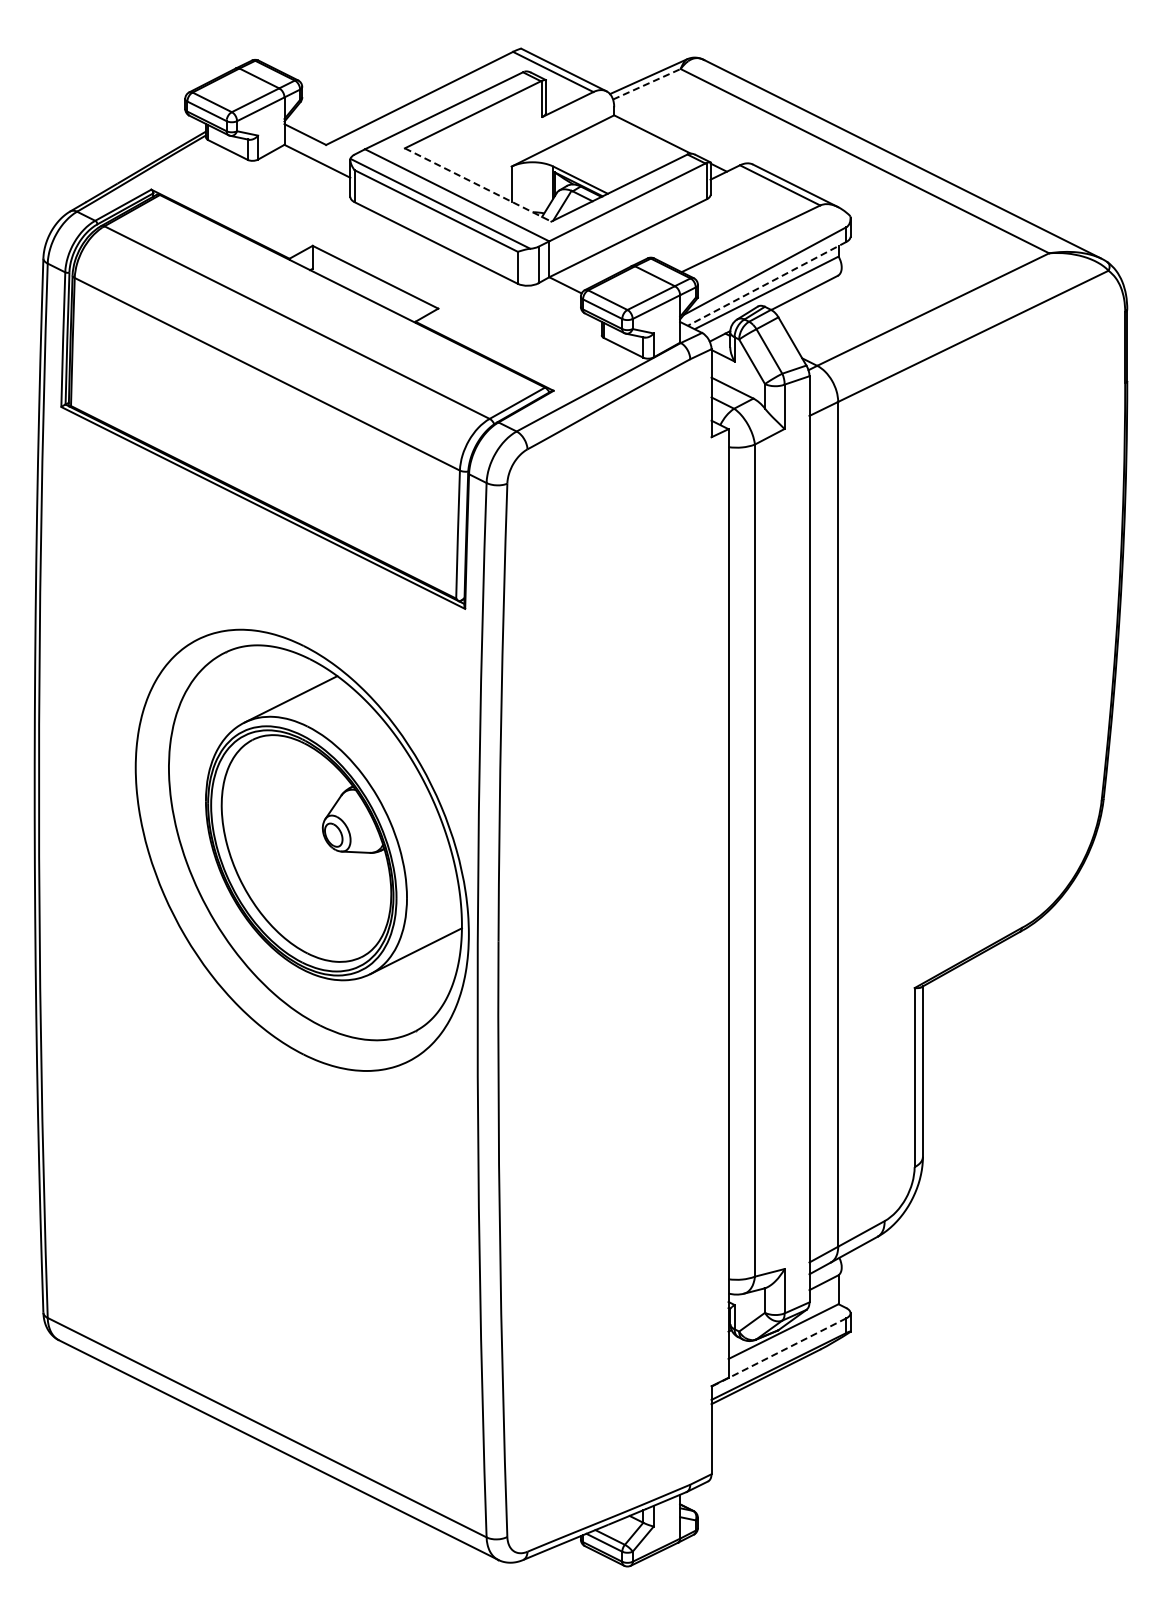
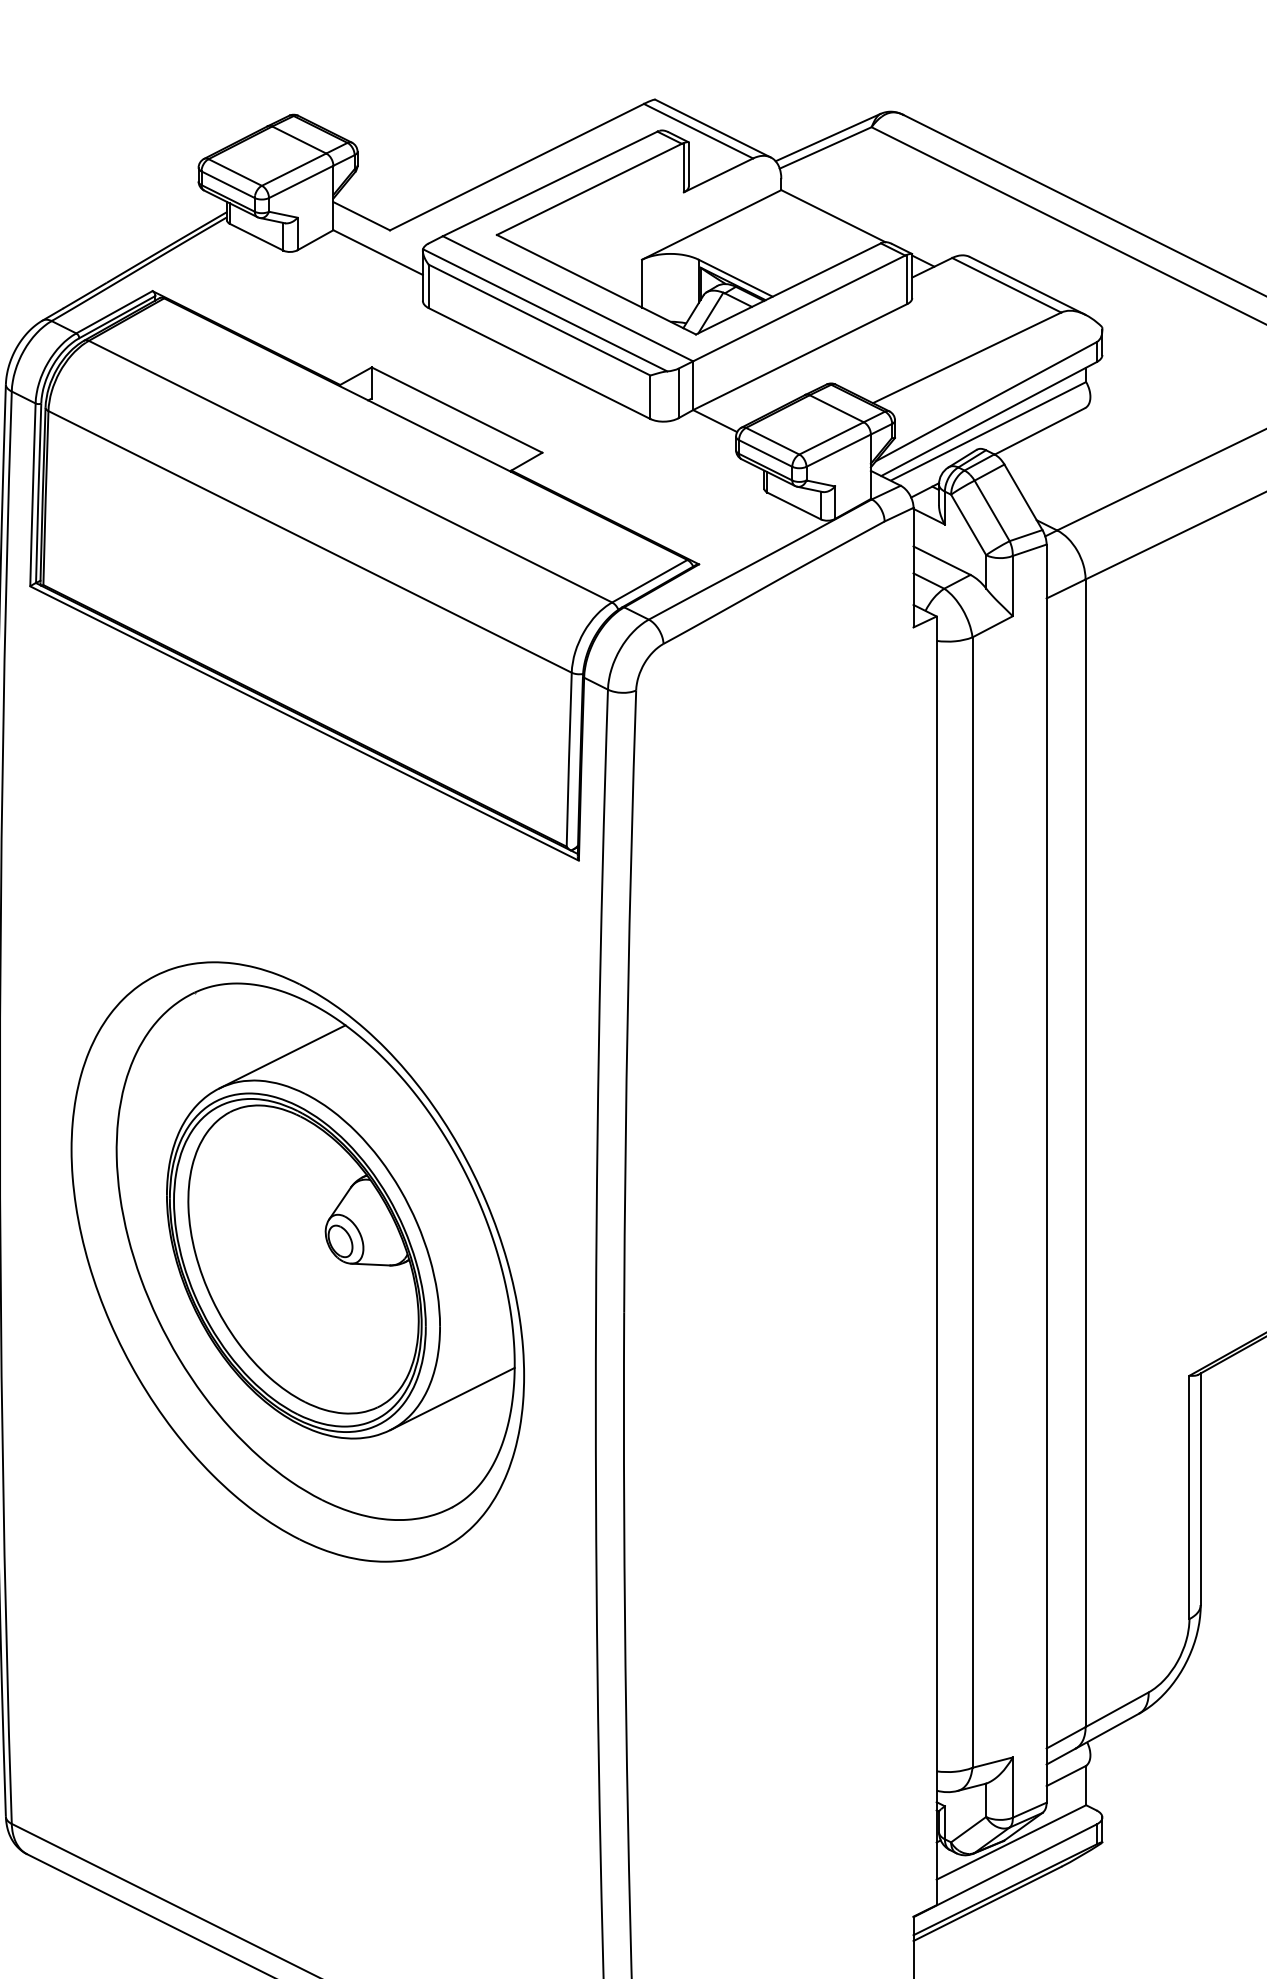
line: (647, 84) -> (826, 148), dashed -> solid
line: (478, 184) -> (596, 284), dashed -> solid
line: (767, 283) -> (989, 418), dashed -> solid
part: (301, 849) -> (296, 1260), moved
line: (778, 1352) -> (1004, 1870), dashed -> solid

